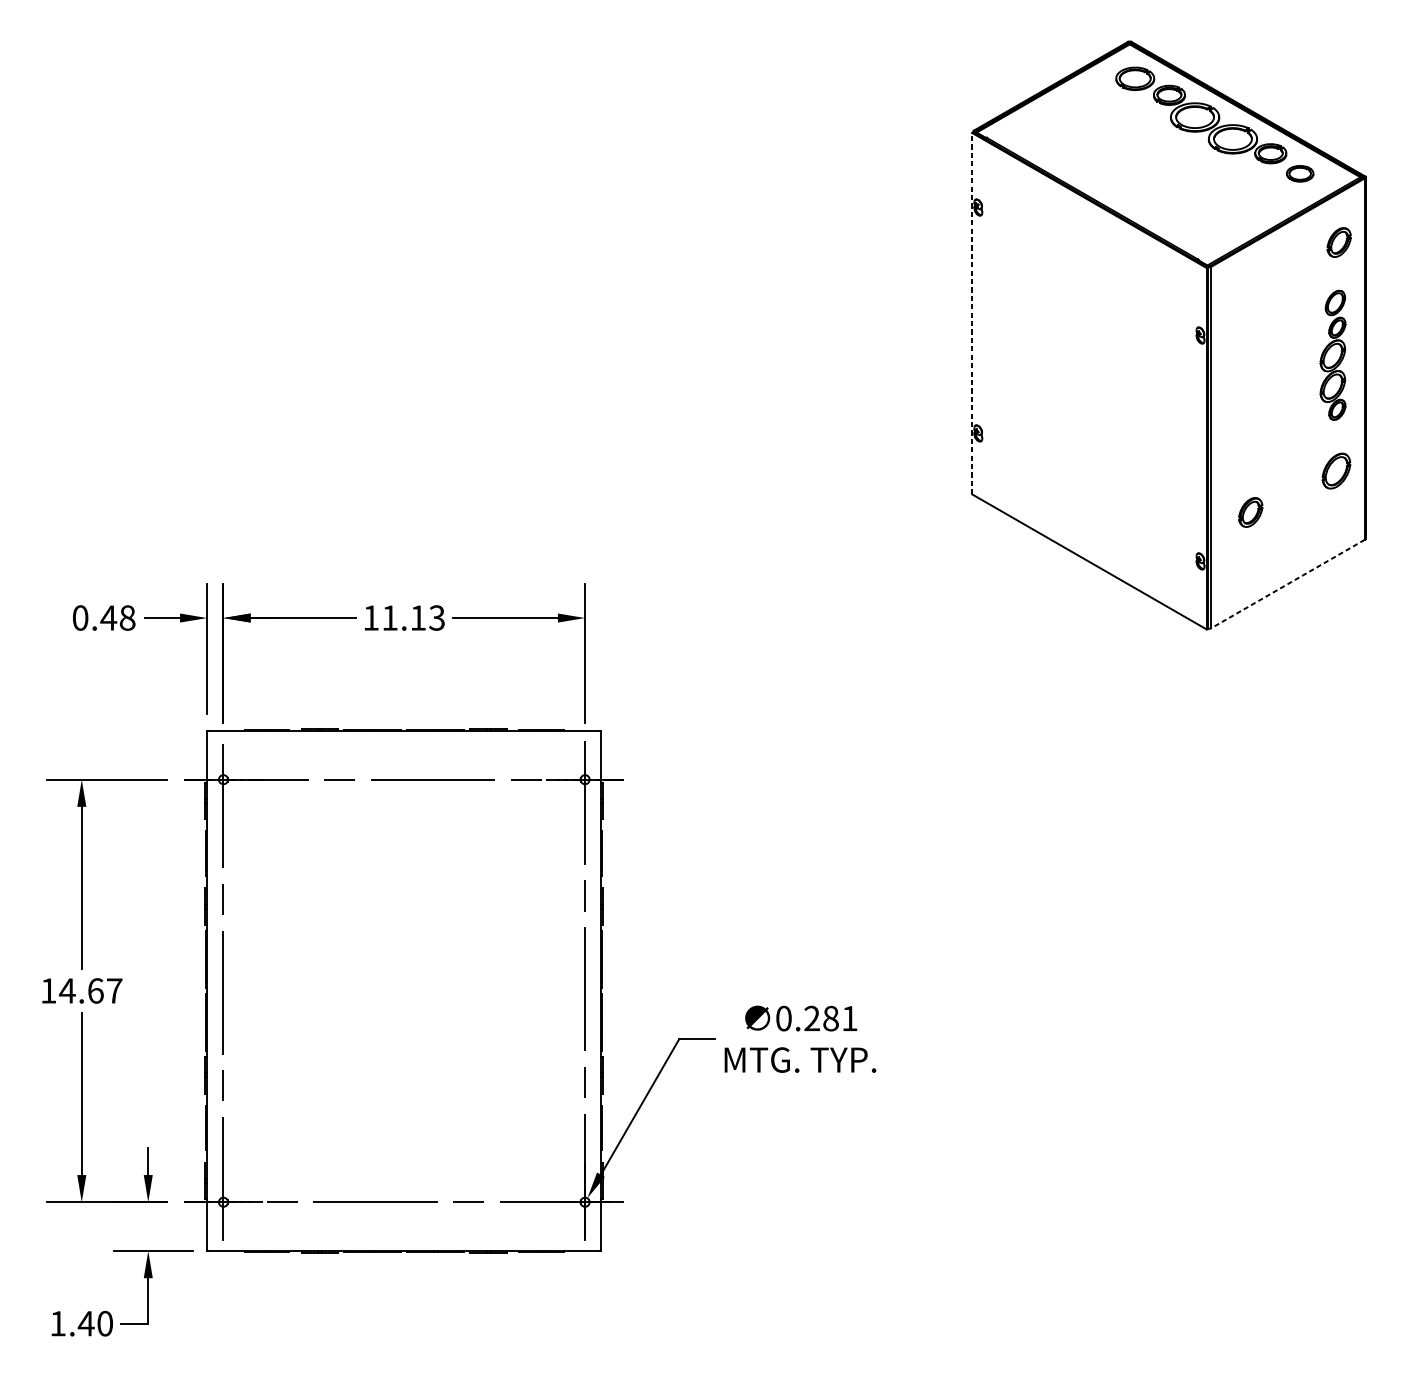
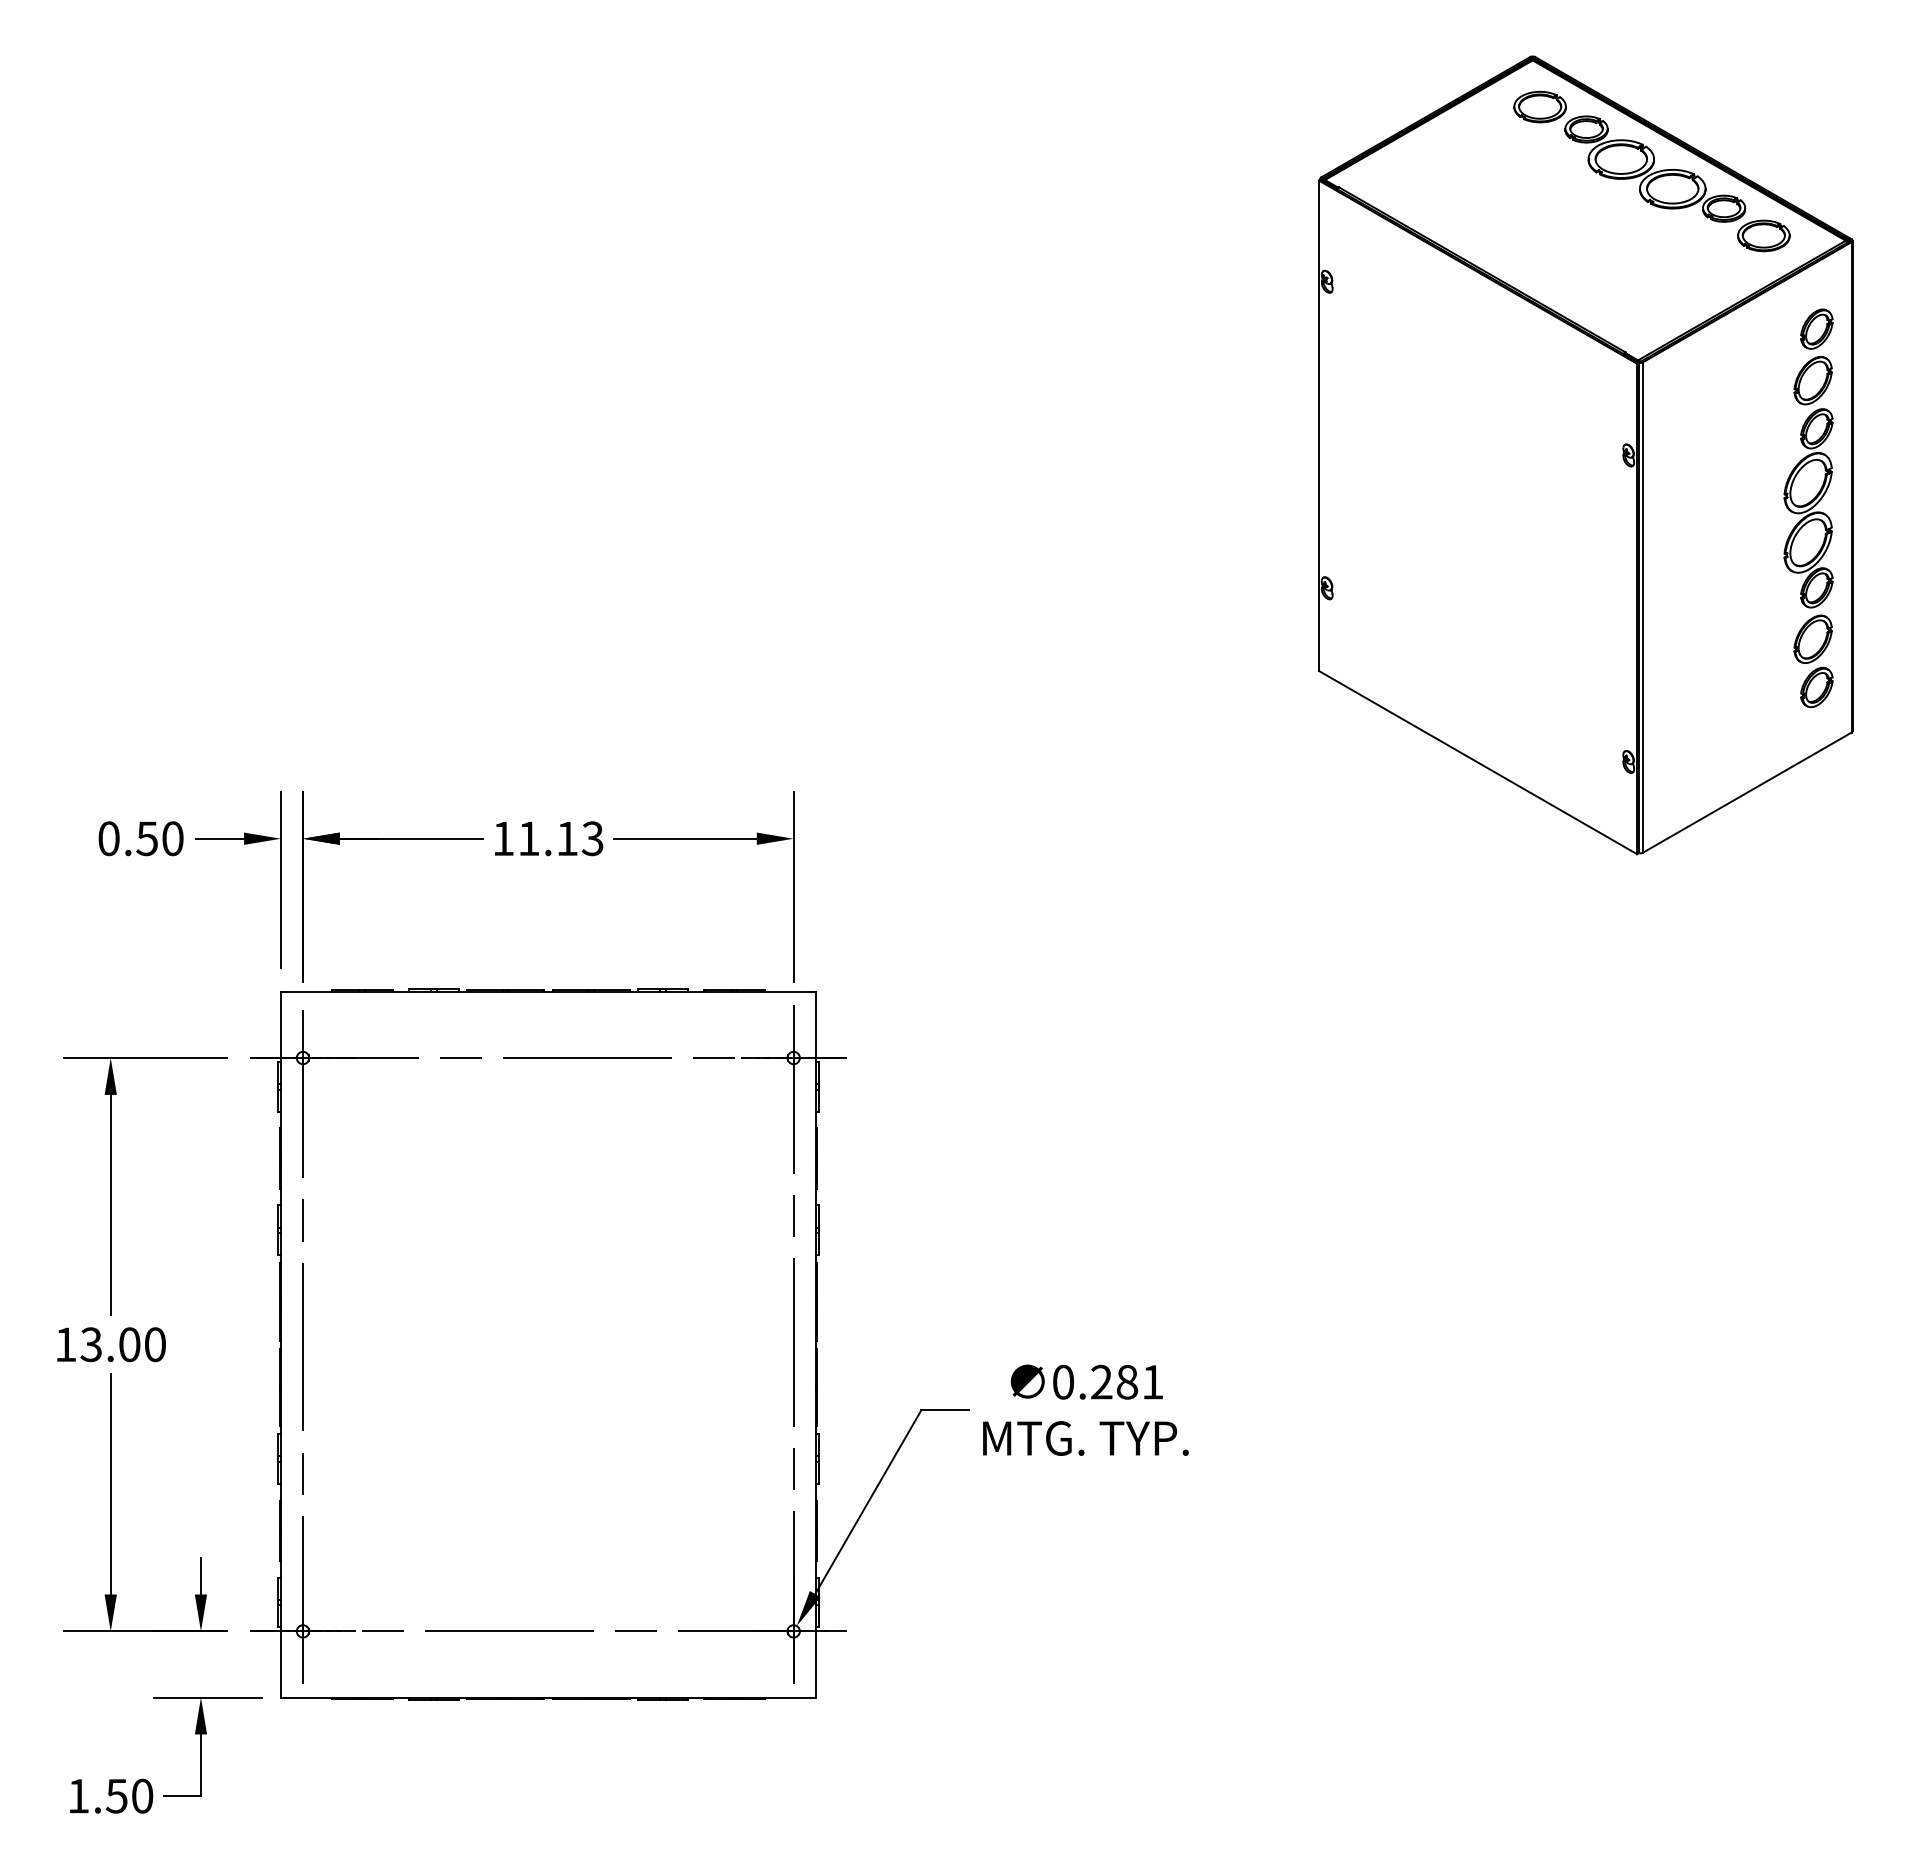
part: (1299, 173) -> (1763, 235), size x1.43
line: (971, 313) -> (1318, 425), dashed -> solid
part: (1333, 355) -> (1808, 482), size x1.43
part: (1250, 512) -> (1816, 687), moved
line: (1287, 583) -> (1746, 792), dashed -> solid
text: (117, 617) -> (159, 838), 0.48 -> 0.50
text: (90, 990) -> (122, 1344), 14.67 -> 13.00
text: (86, 1323) -> (116, 1796), 1.40 -> 1.50

